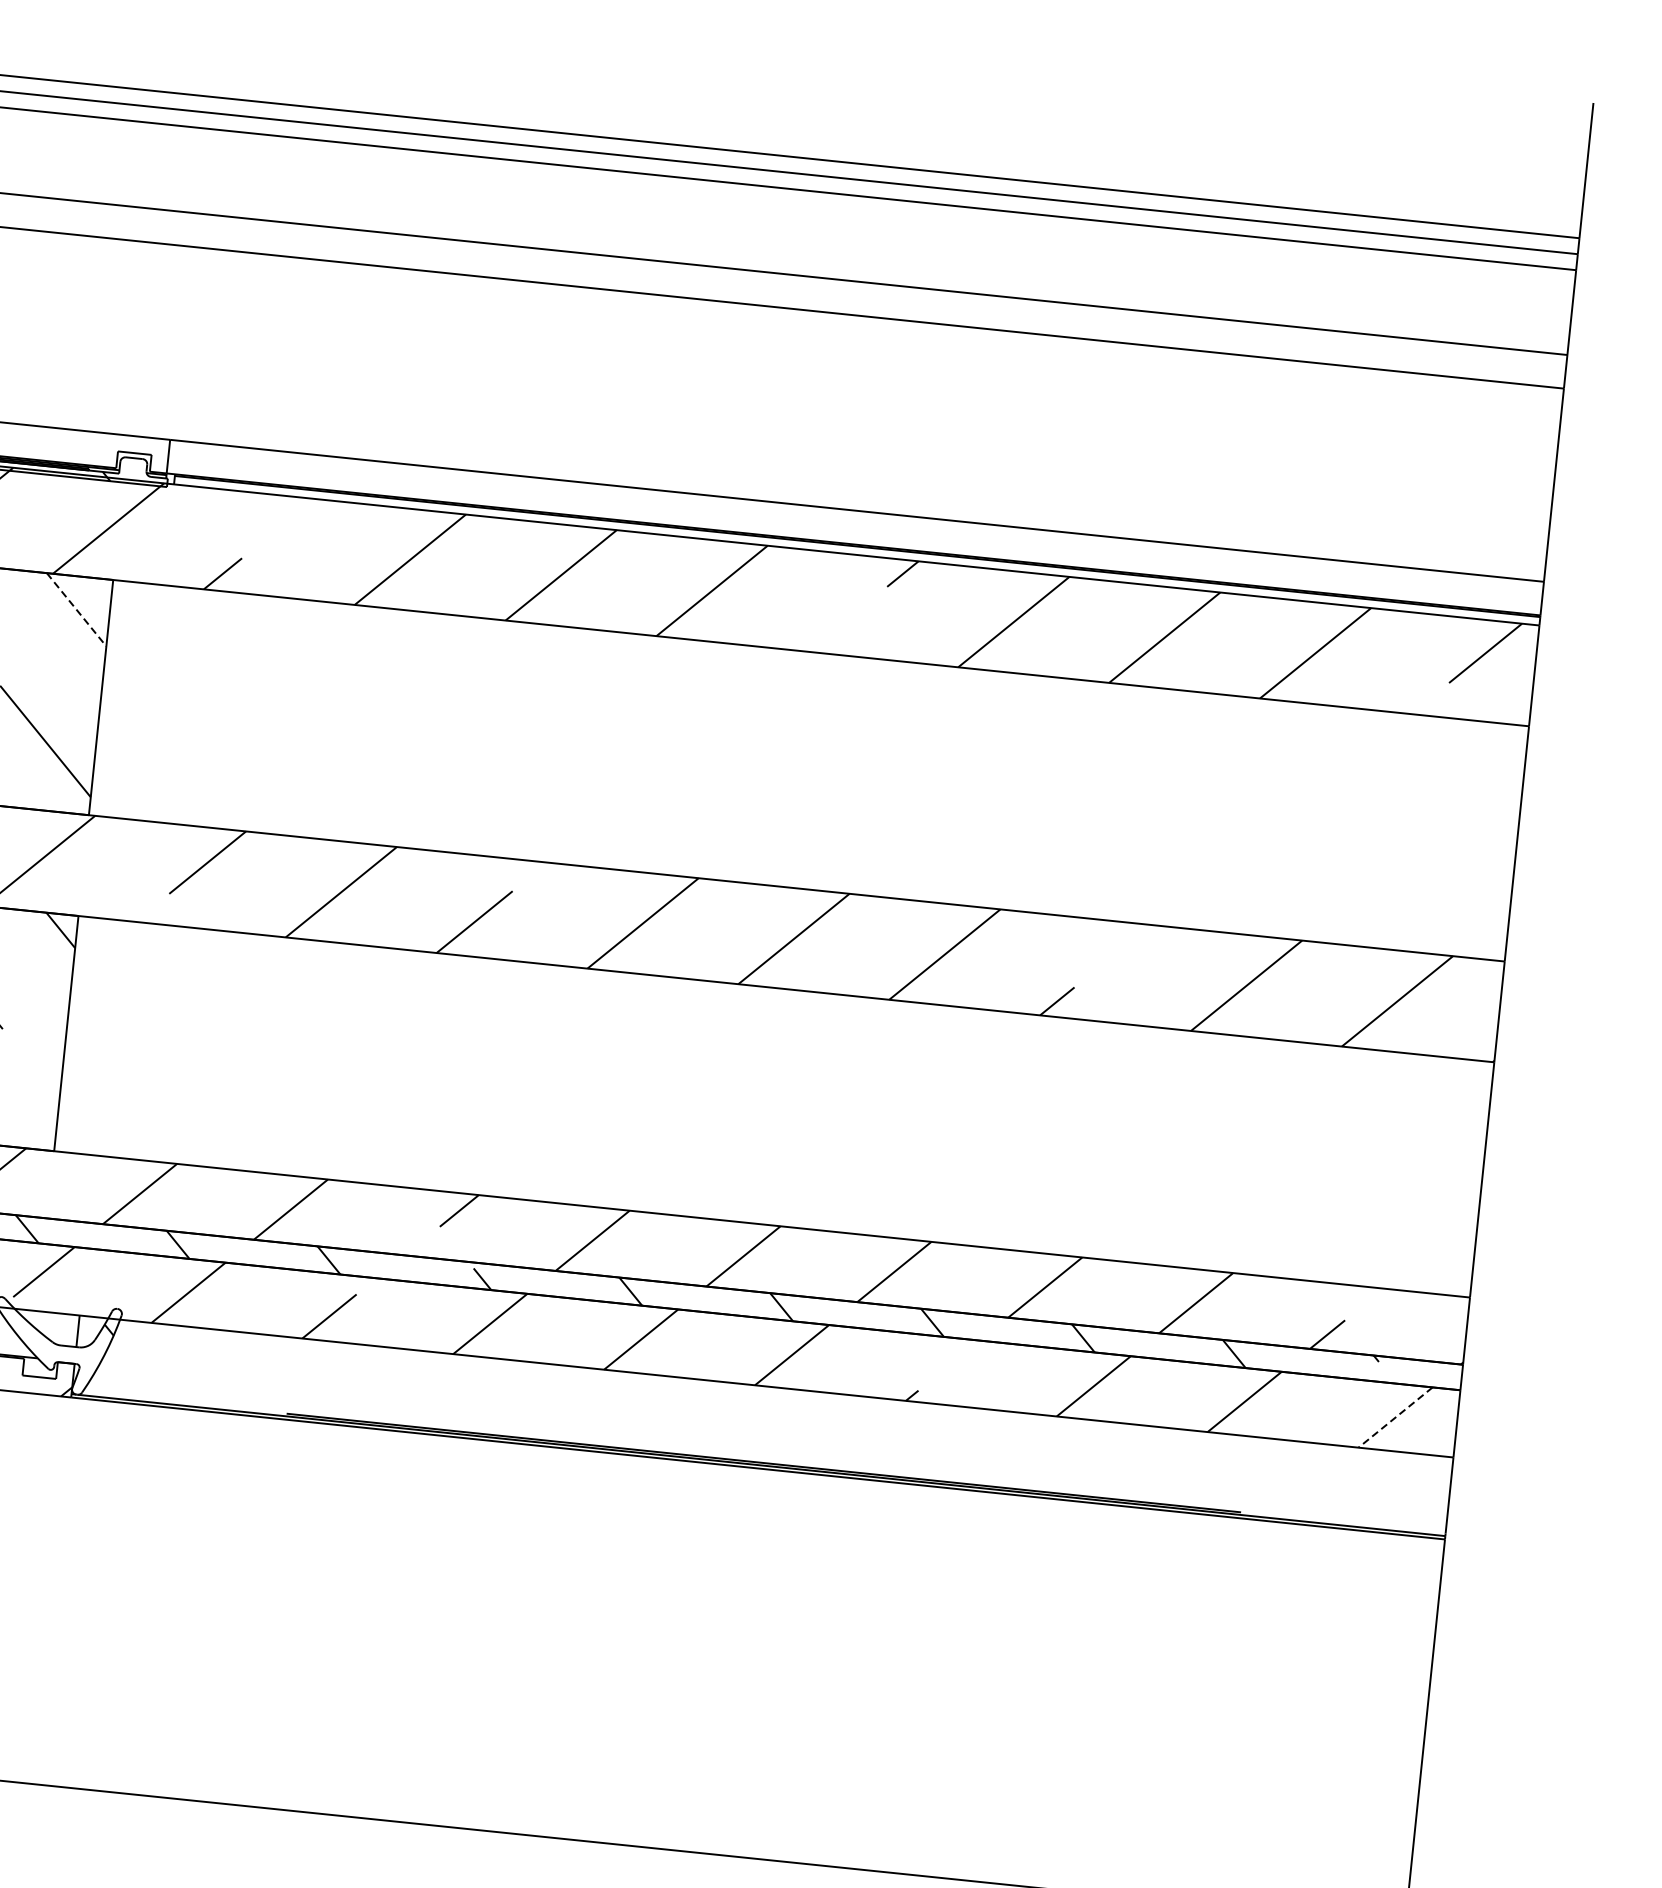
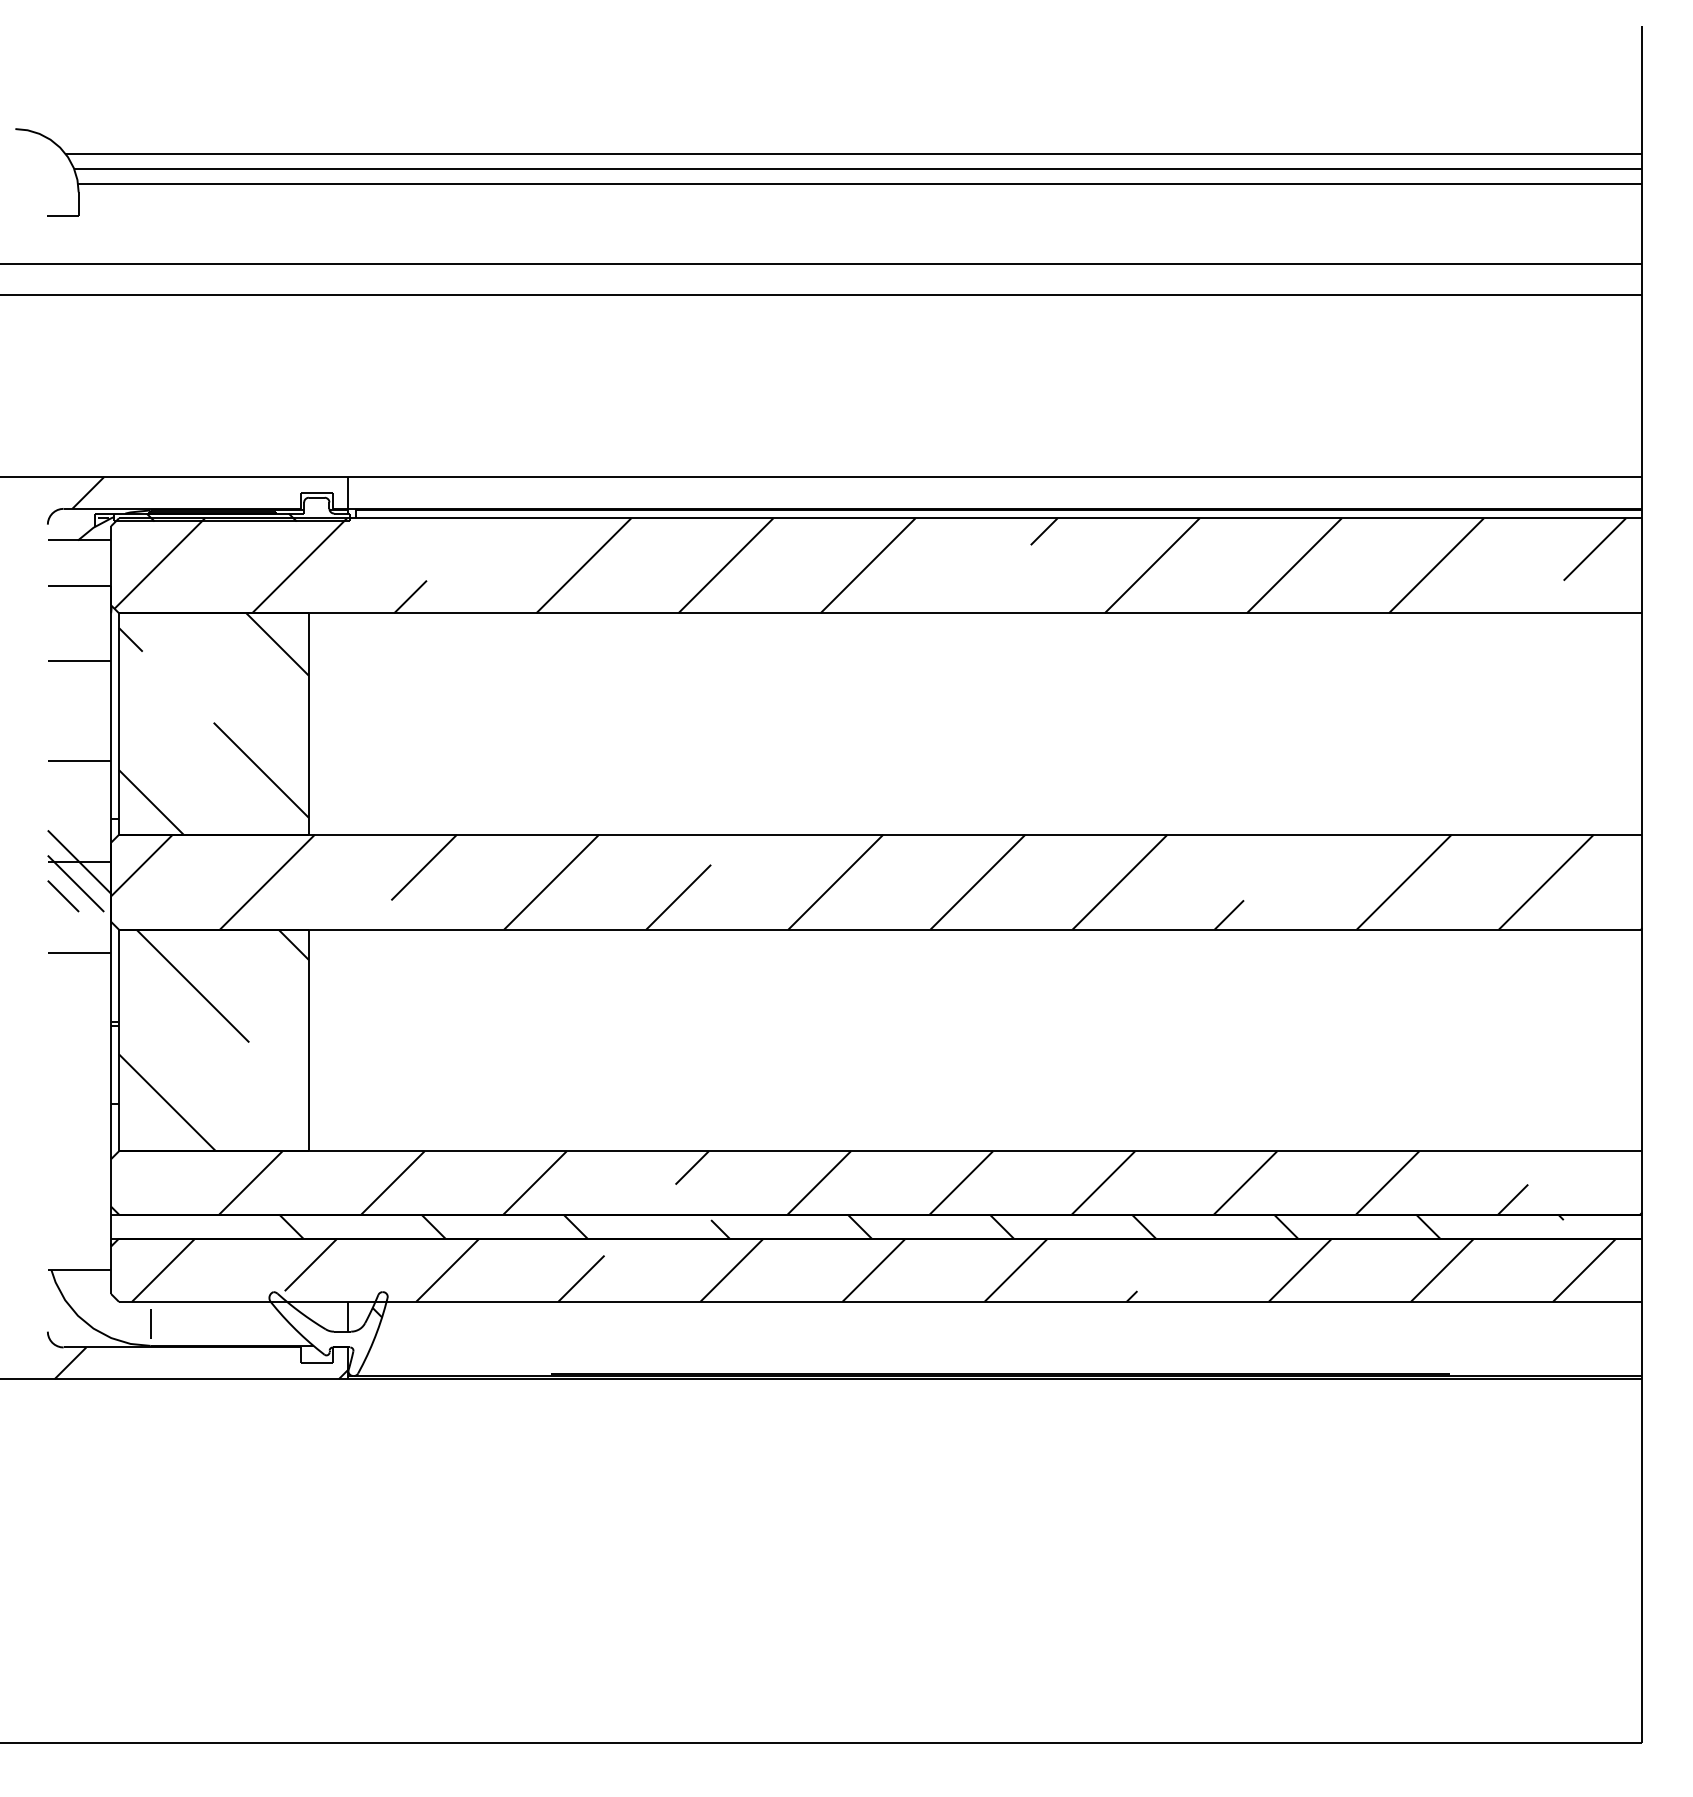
line: (77, 609) -> (278, 644), dashed -> solid
line: (1395, 1417) -> (1584, 1270), dashed -> solid

